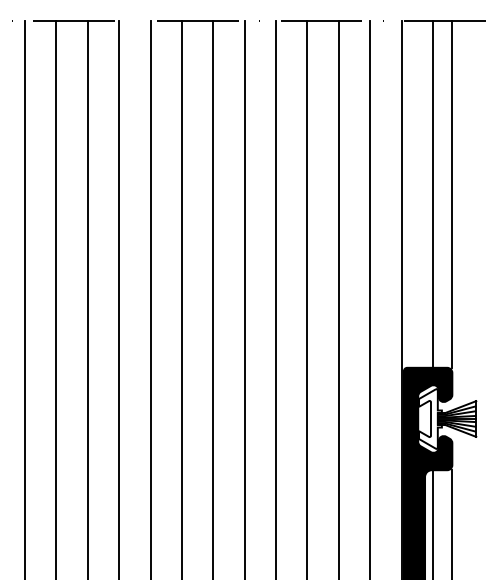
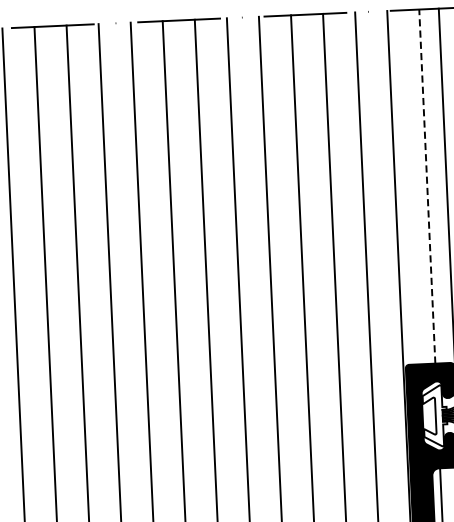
line: (432, 194) -> (426, 186), solid -> dashed

